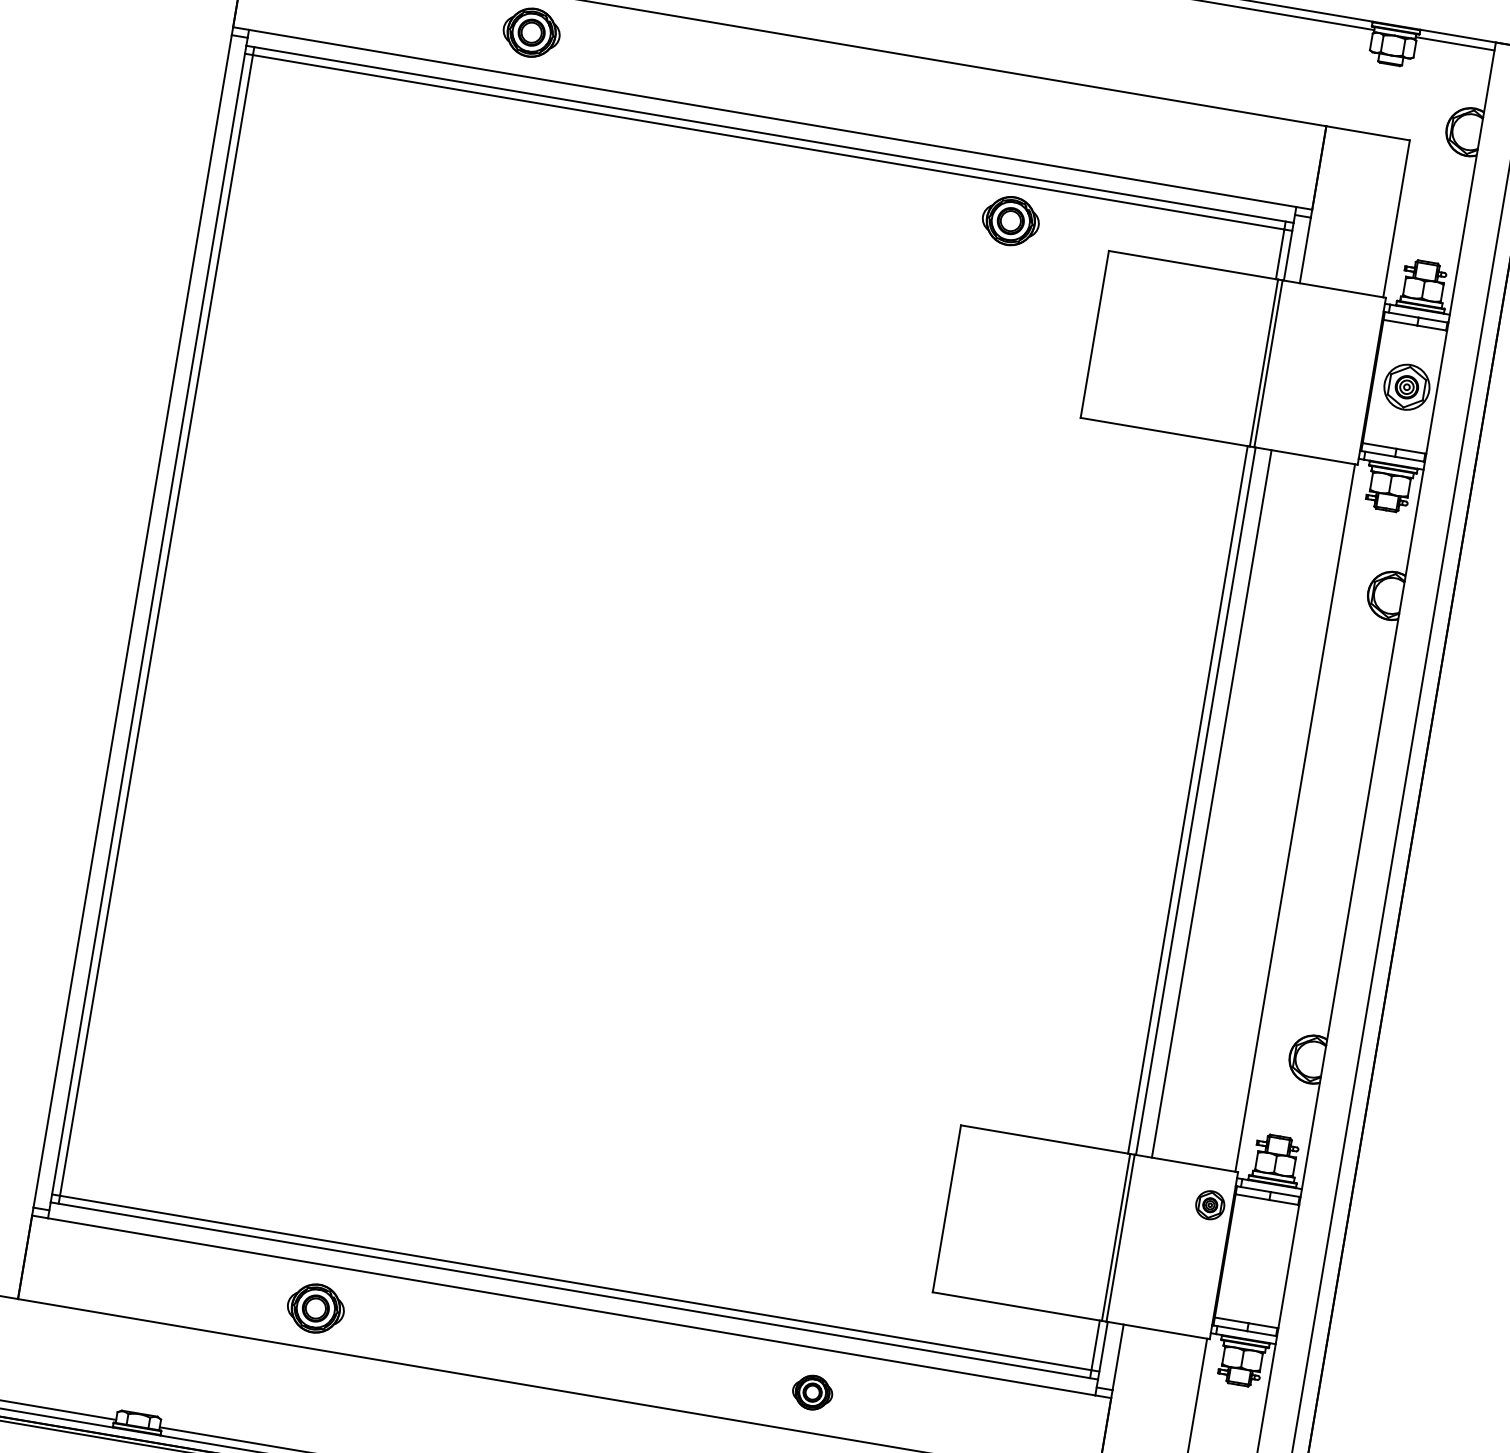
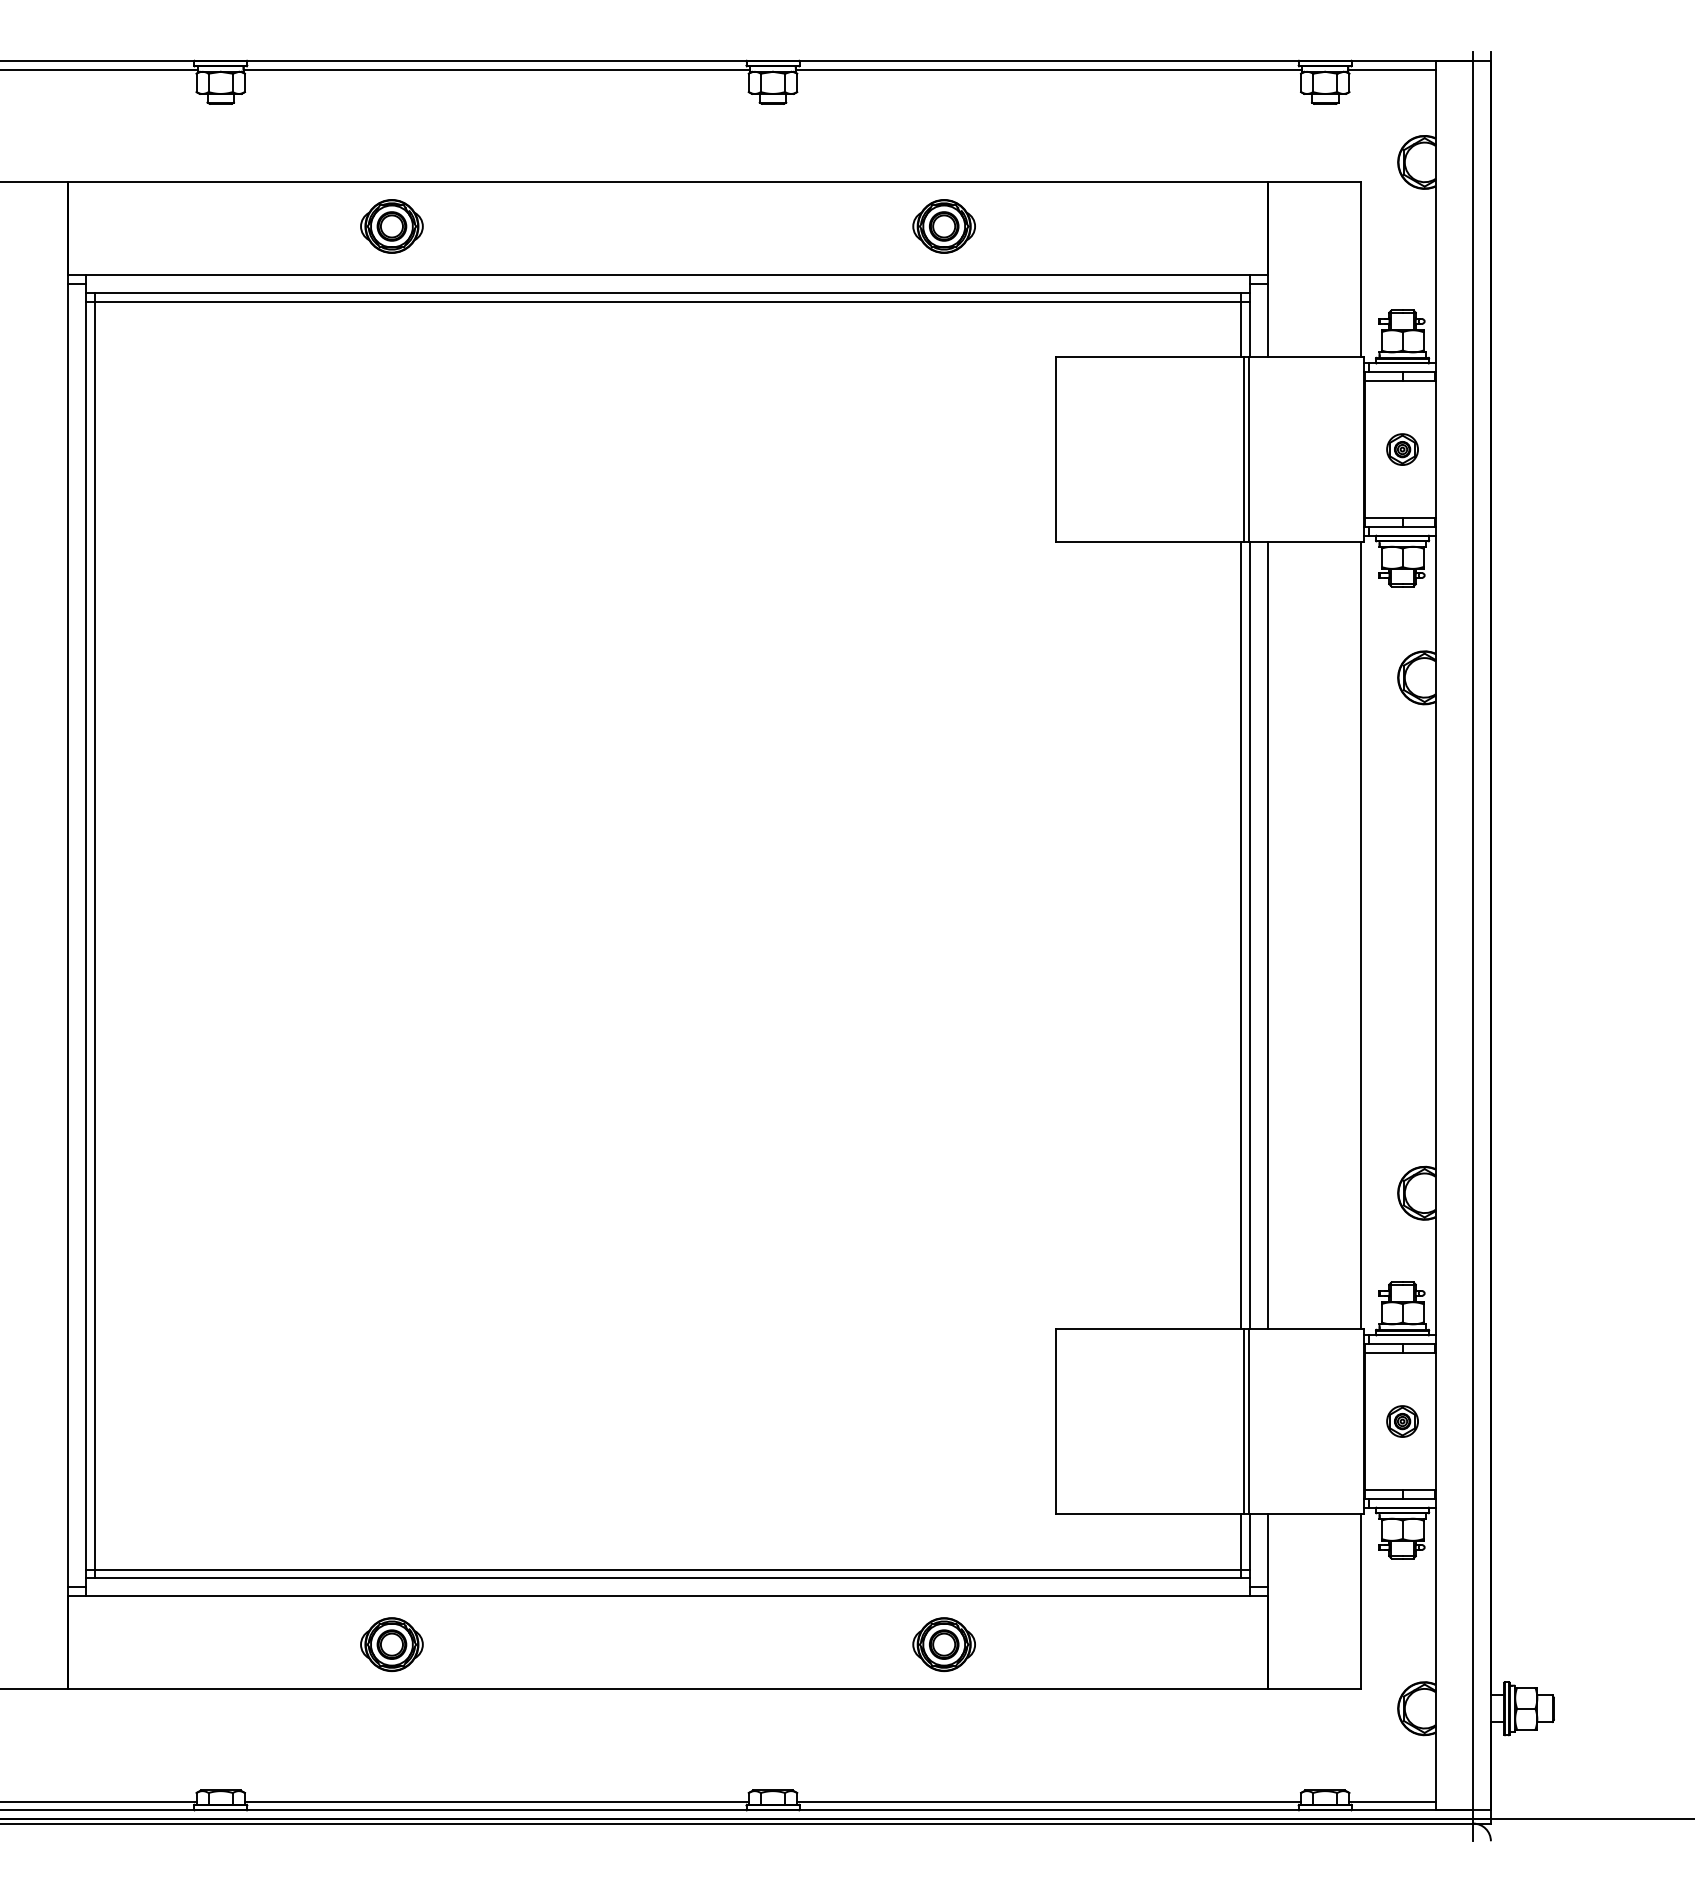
part: (1010, 221) -> (943, 226), moved
part: (1406, 387) -> (1402, 449), size x0.62
part: (1210, 1205) -> (1402, 1421), moved
part: (812, 1392) -> (943, 1644), size x1.43

